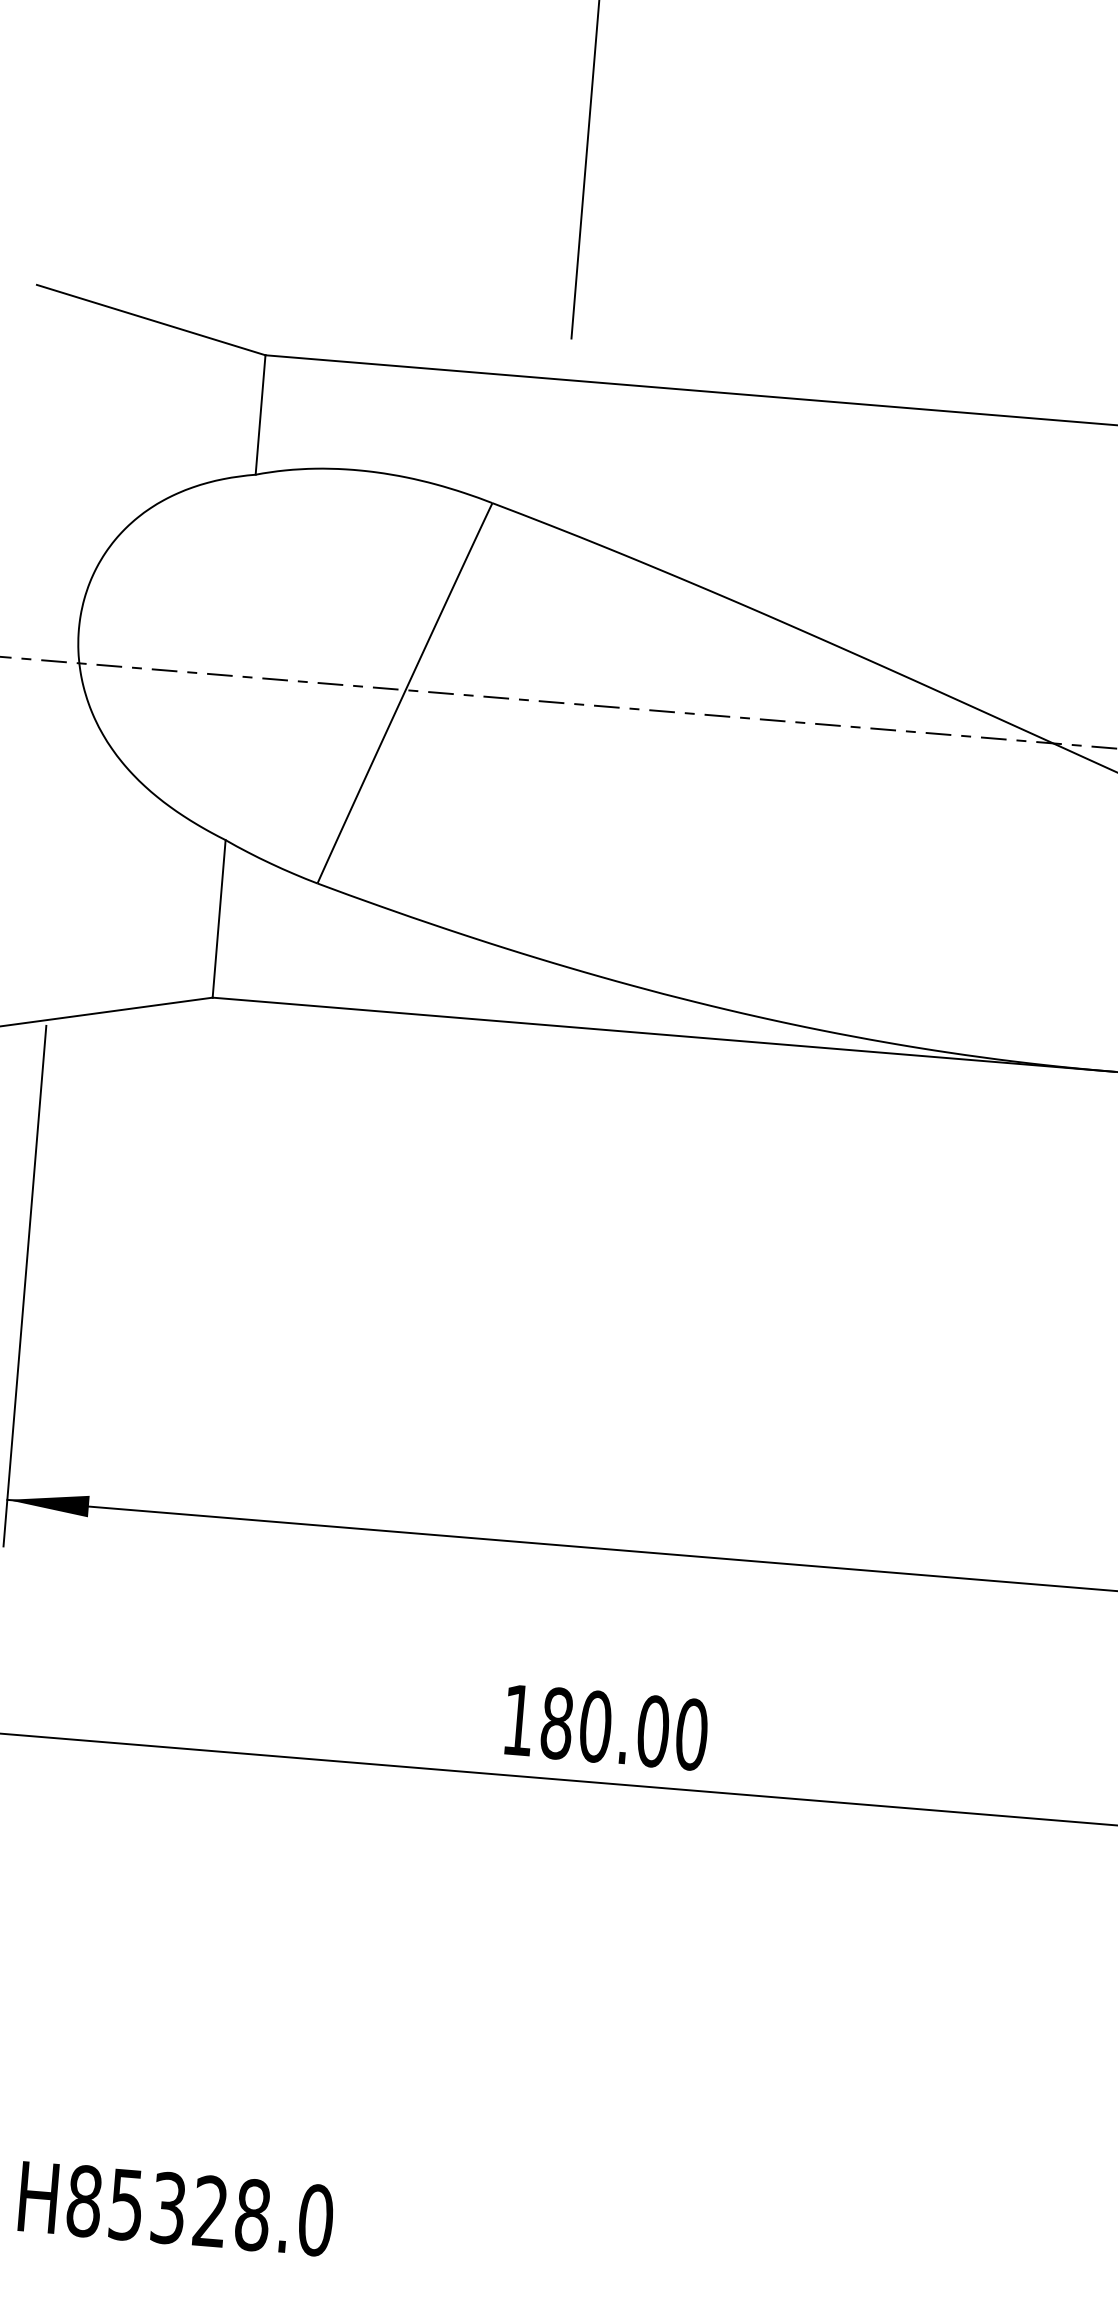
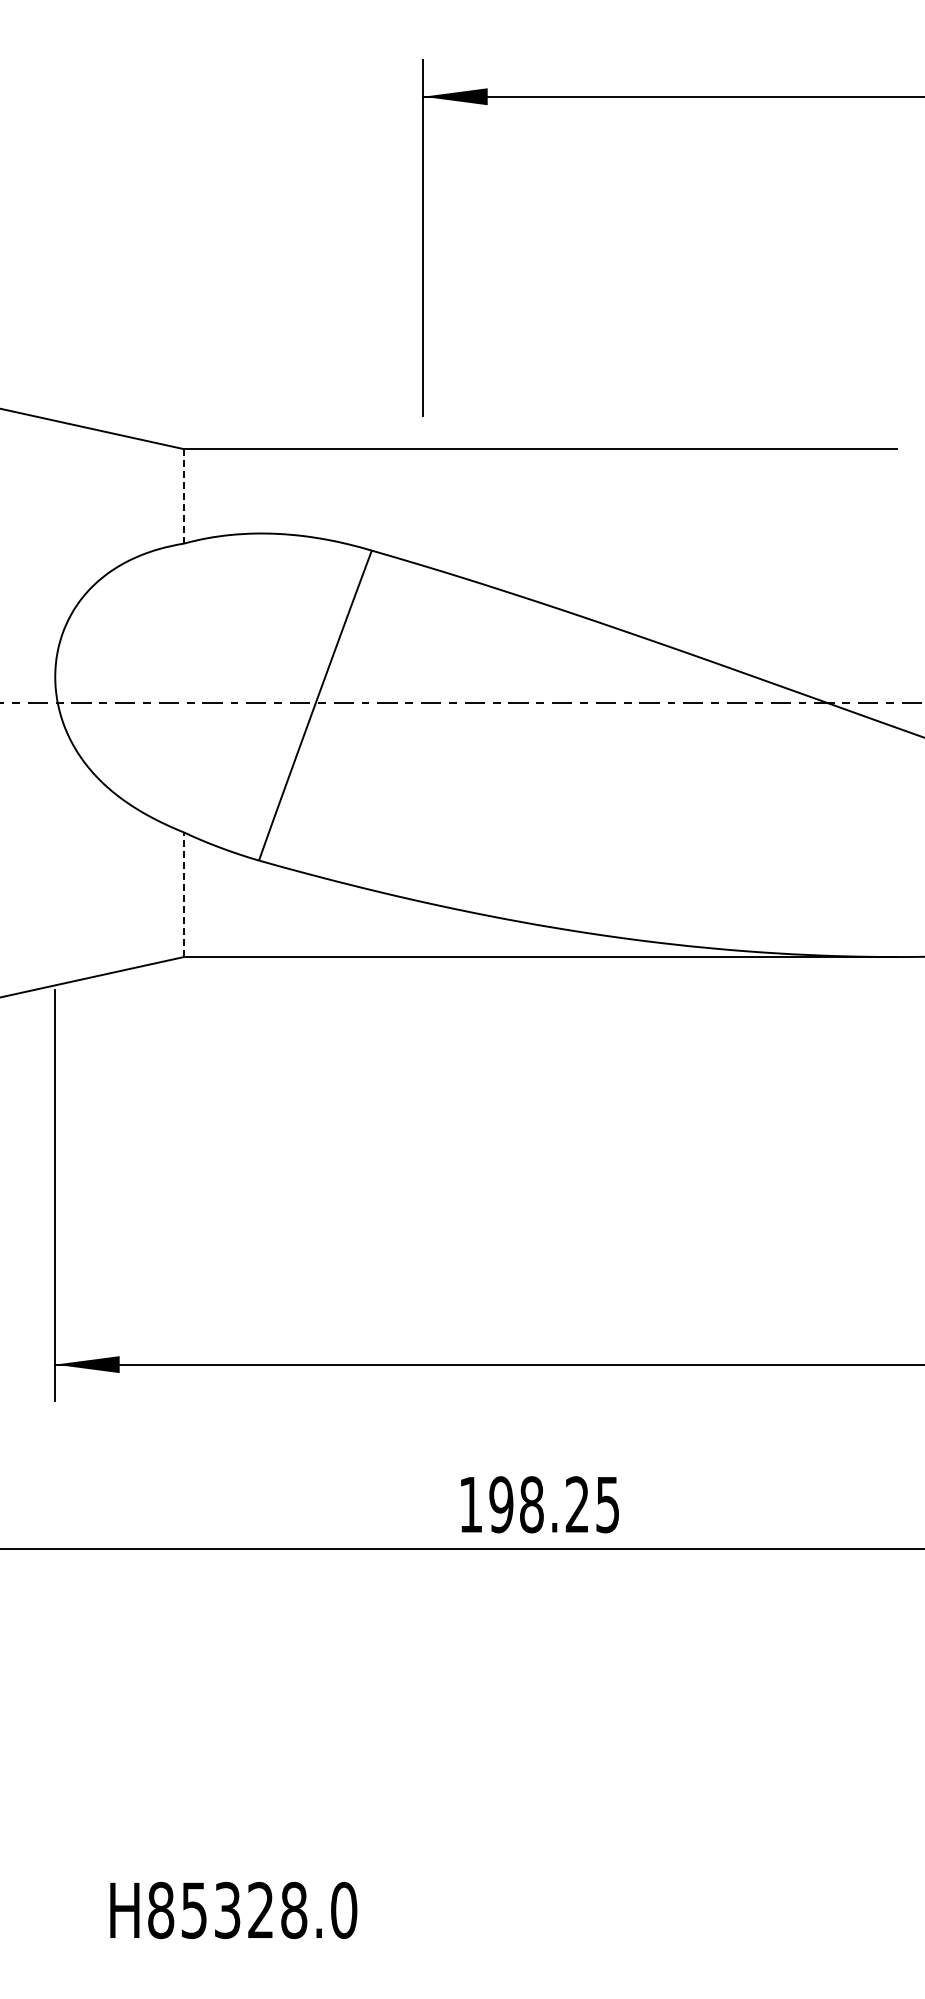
line: (261, 415) -> (184, 496), solid -> dashed
line: (219, 918) -> (184, 894), solid -> dashed
text: (624, 1728) -> (554, 1504), 180.00 -> 198.25

